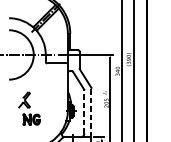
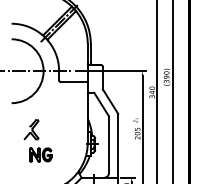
line: (84, 111) -> (109, 144), dashed -> solid
line: (91, 112) -> (118, 145), dashed -> solid

